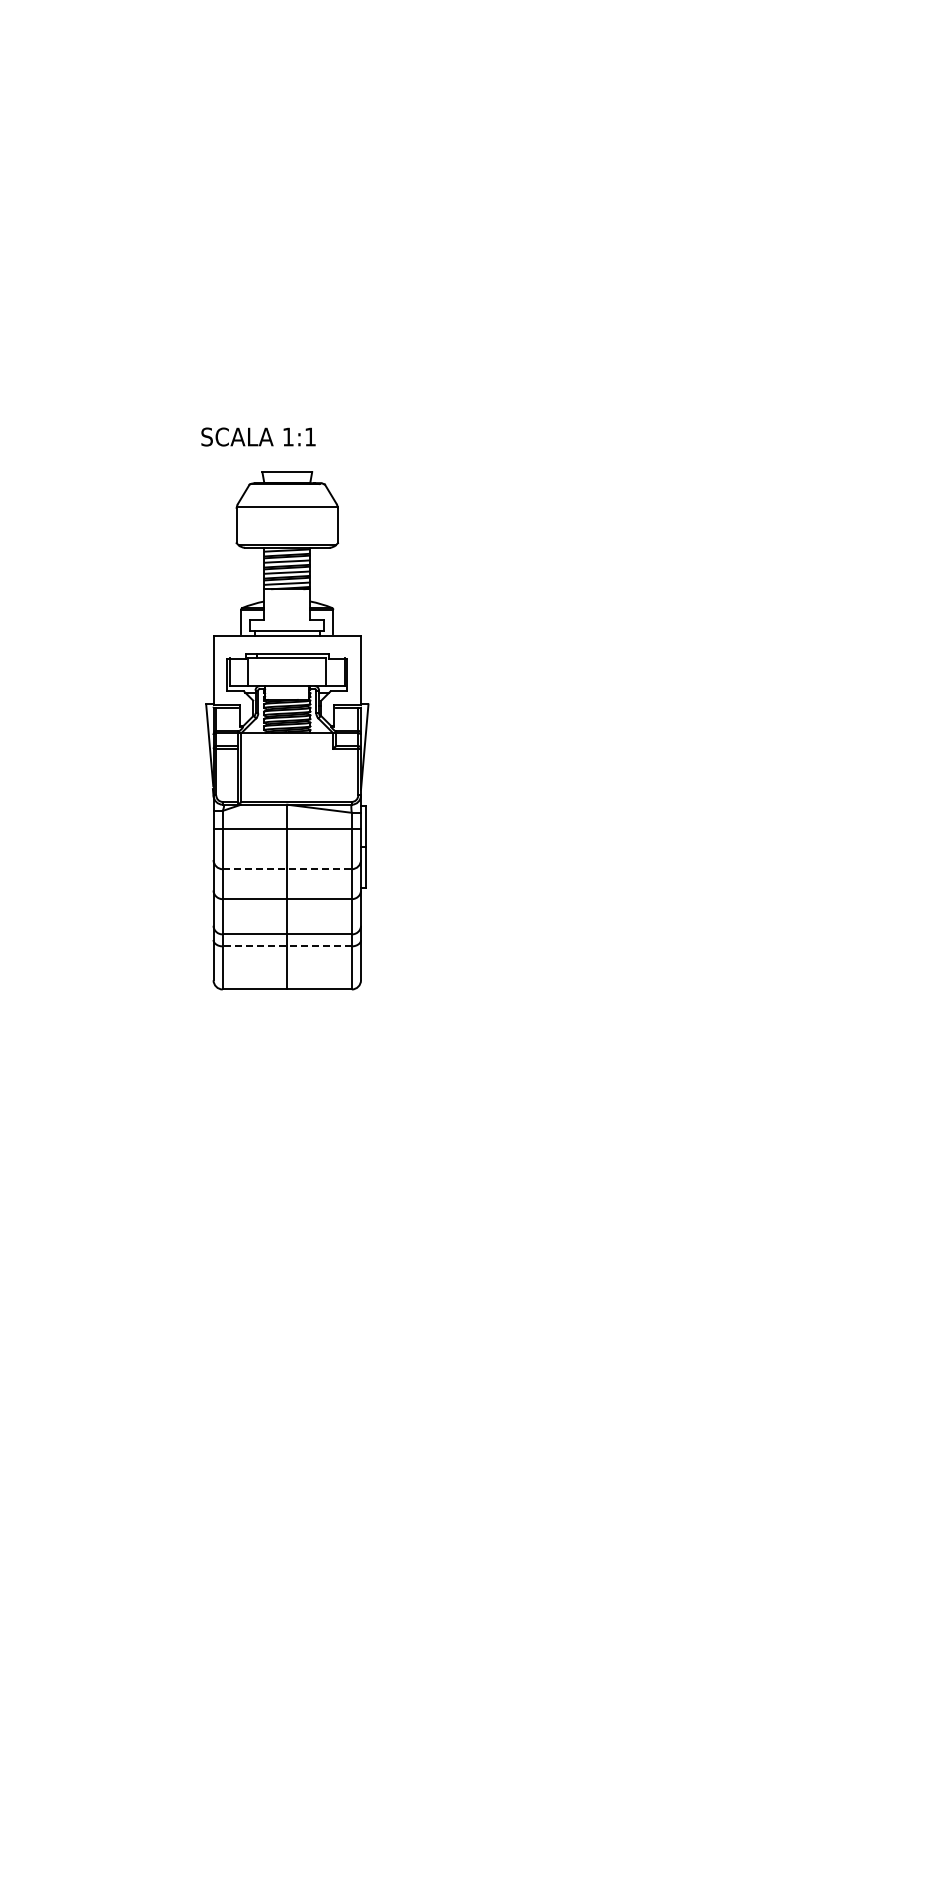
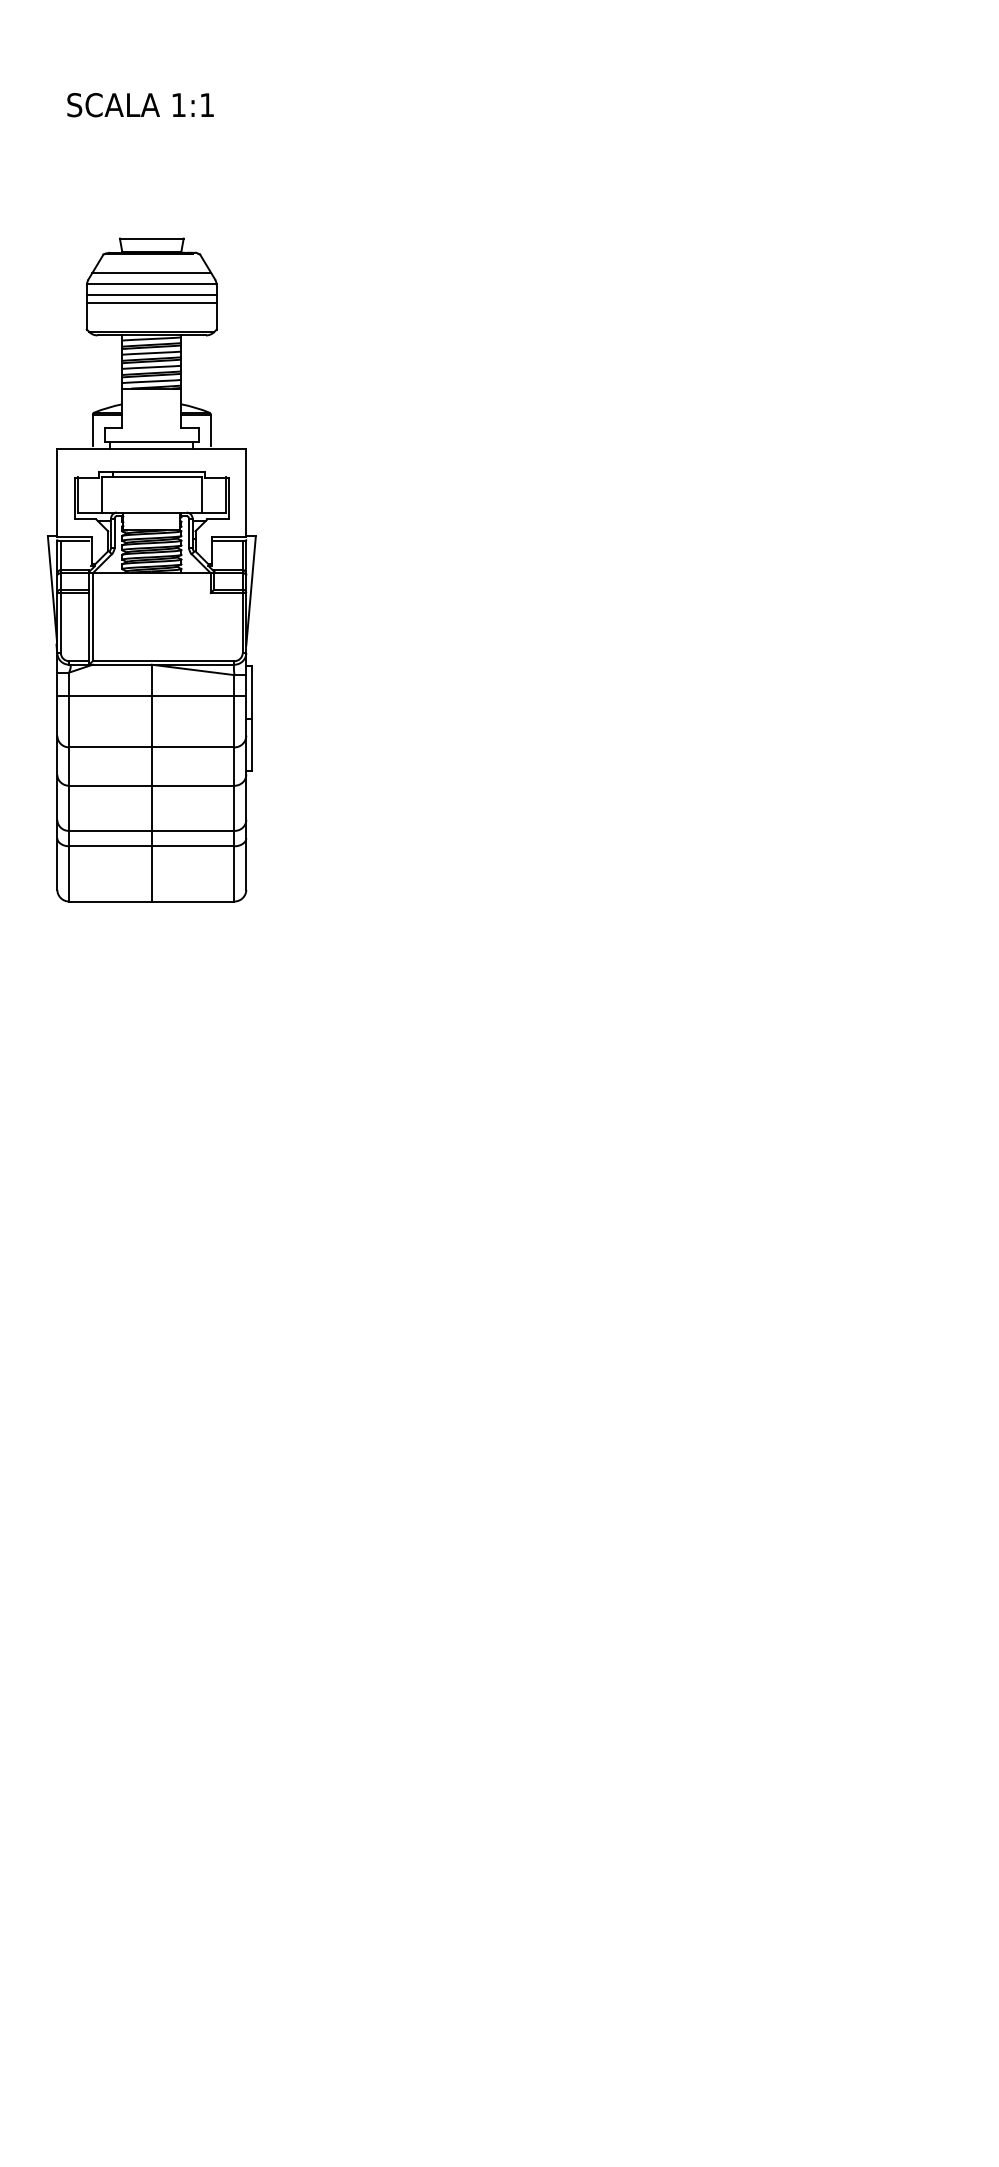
text: (258, 436) -> (140, 104), moved
line: (286, 499) -> (150, 273), added
line: (286, 516) -> (150, 295), added
line: (286, 522) -> (150, 303), added
line: (287, 869) -> (152, 747), dashed -> solid
line: (287, 946) -> (152, 846), dashed -> solid

